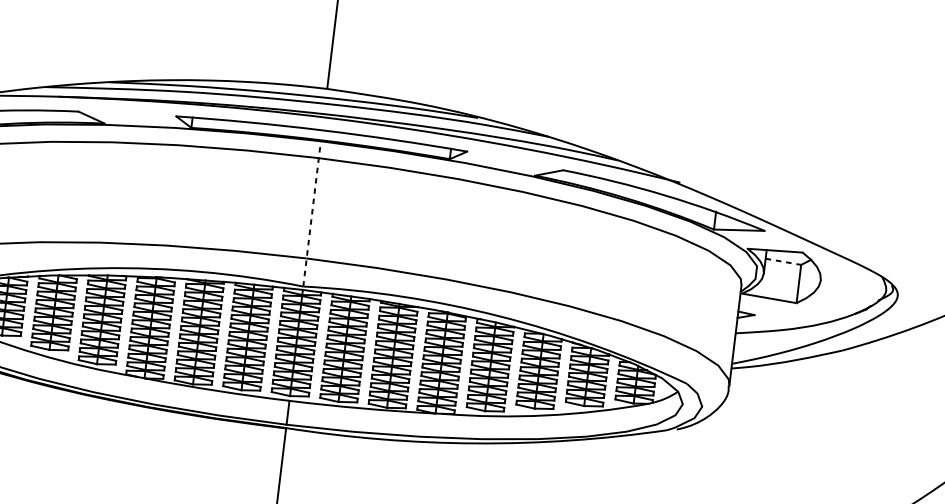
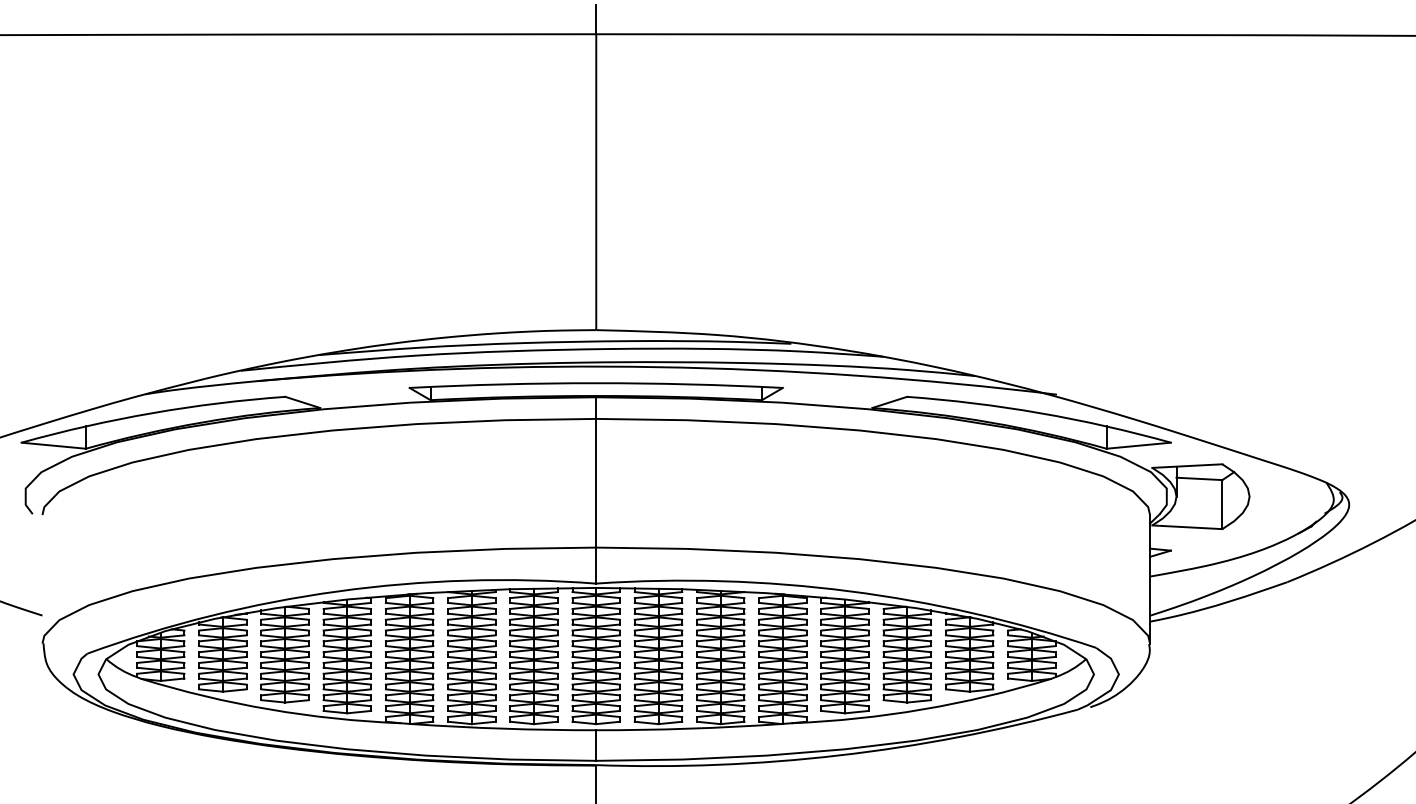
line: (312, 213) -> (596, 489), dashed -> solid
line: (783, 261) -> (1199, 478), dashed -> solid

